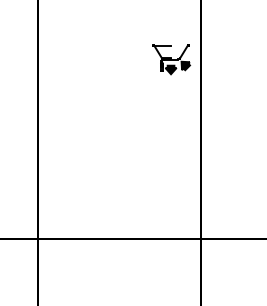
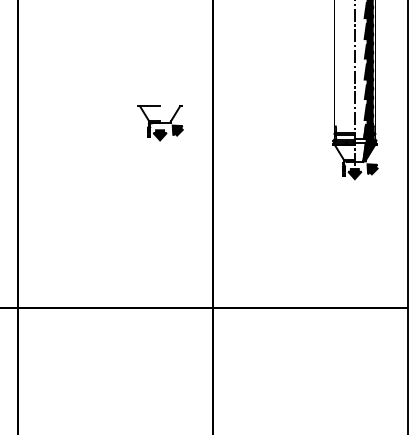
part: (171, 60) -> (160, 123), moved

